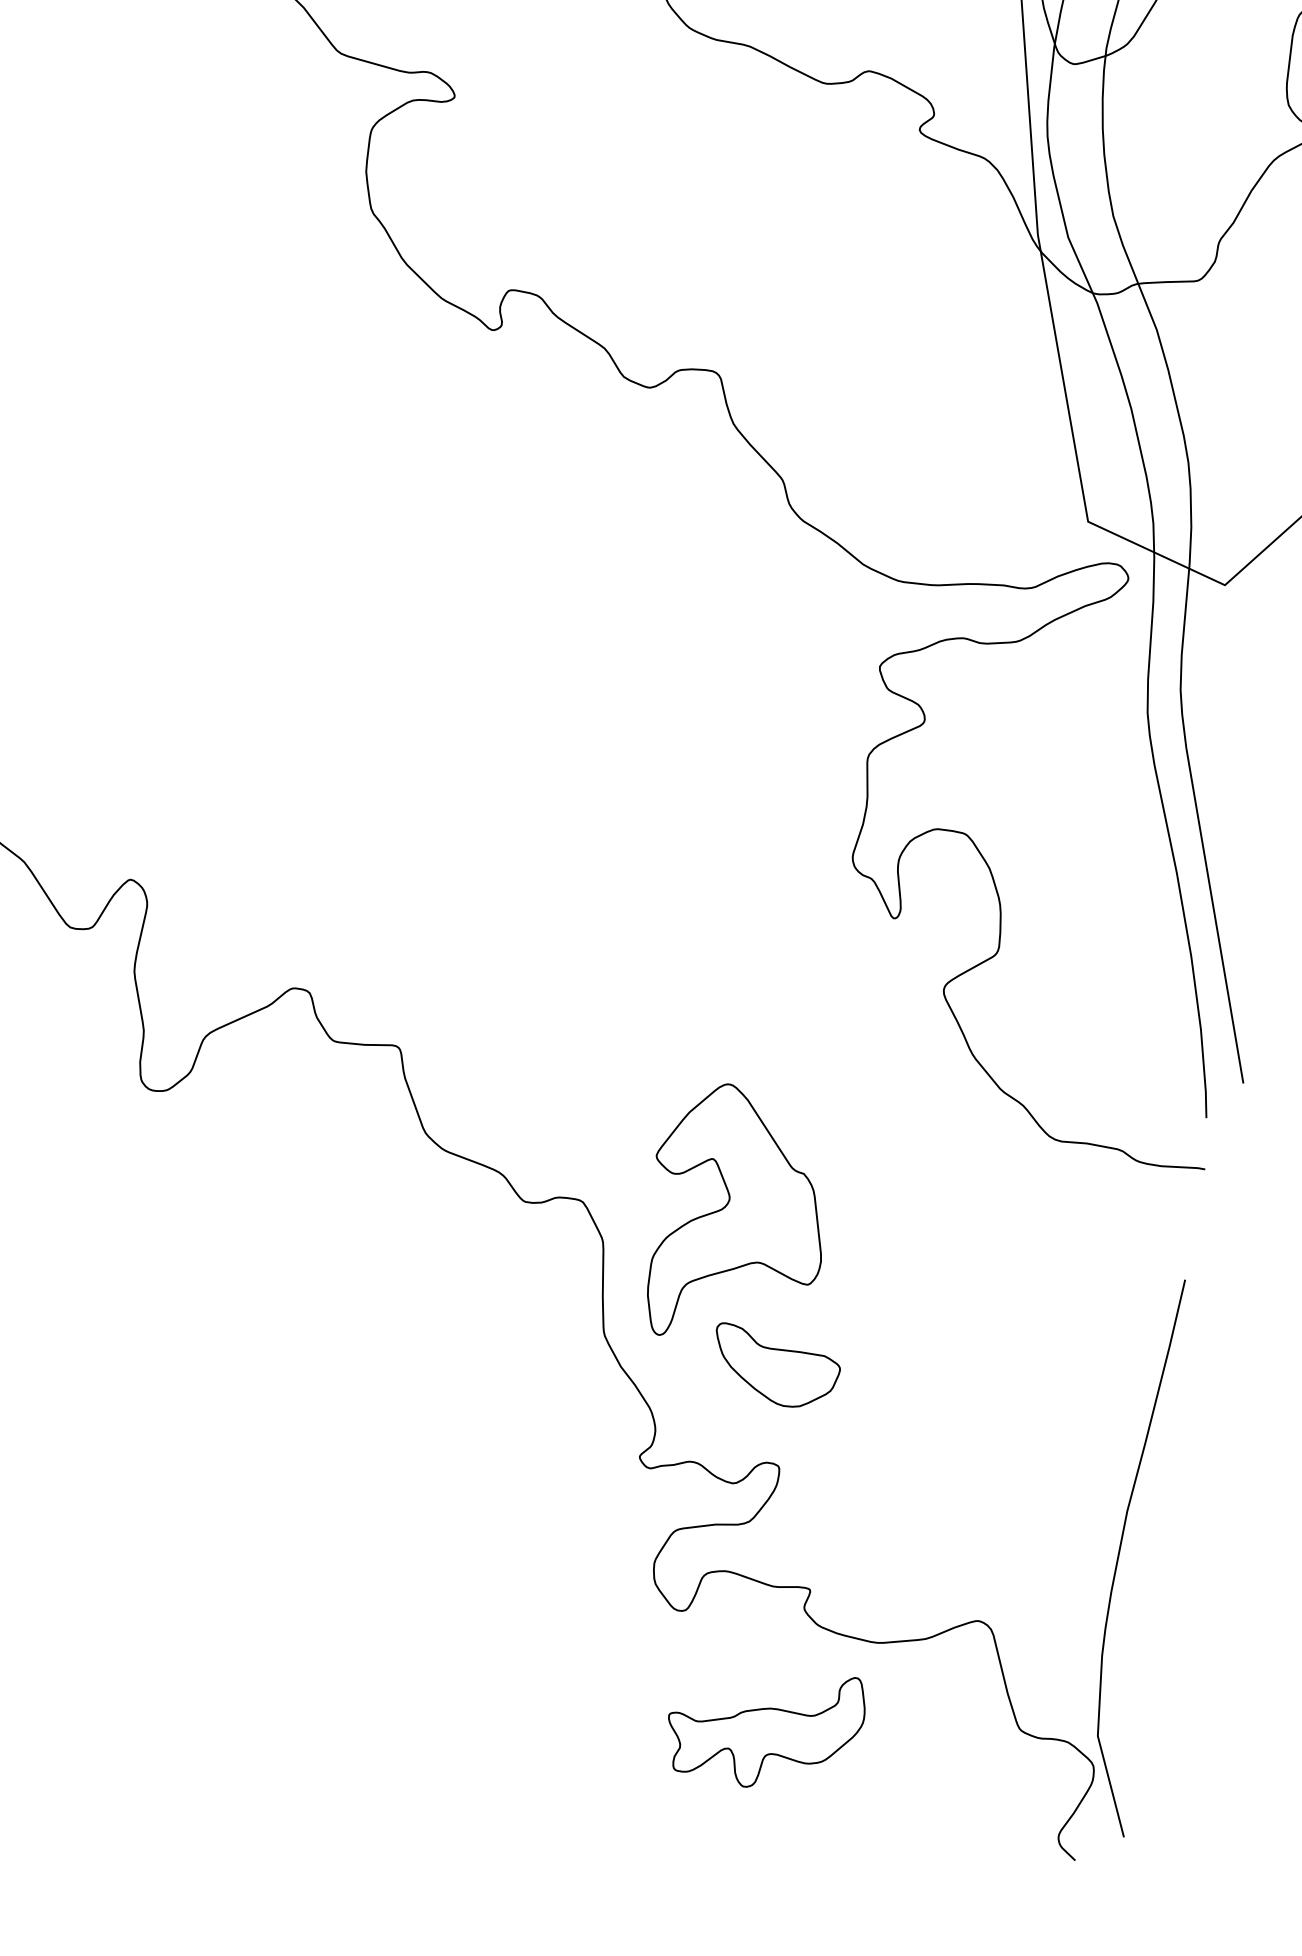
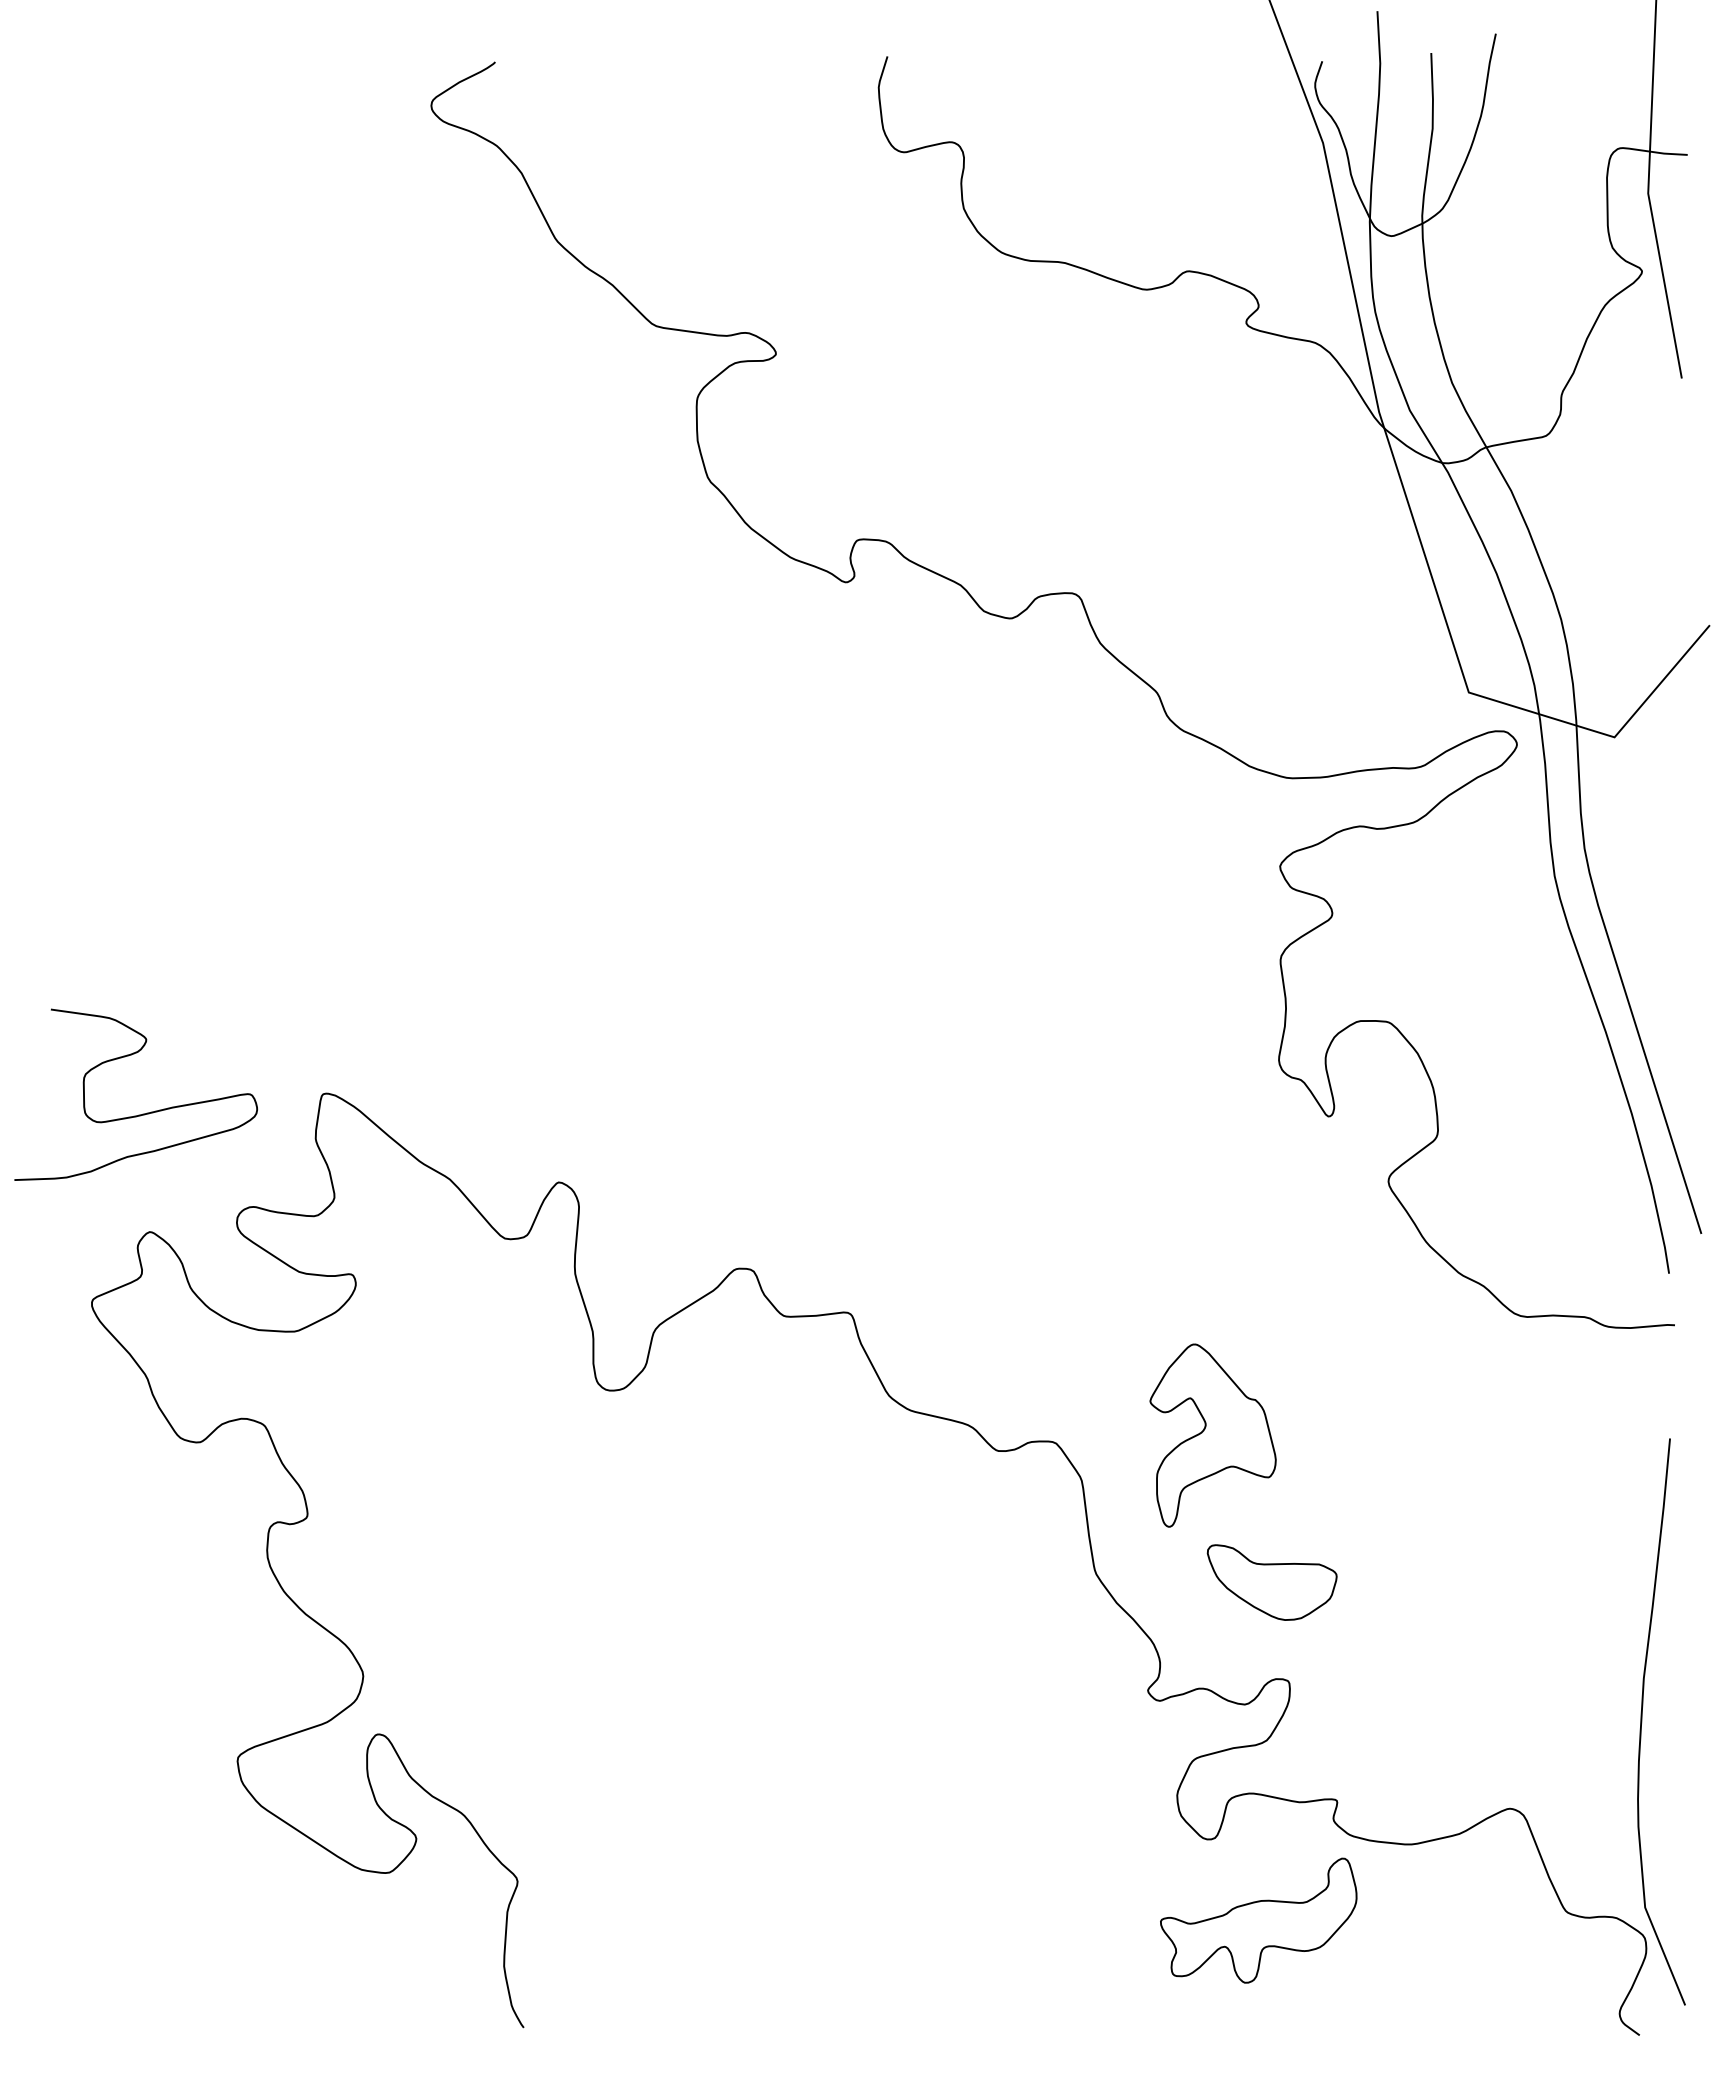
part: (737, 1215) -> (1212, 1435), size x0.7
part: (764, 1727) -> (1258, 1920), moved

